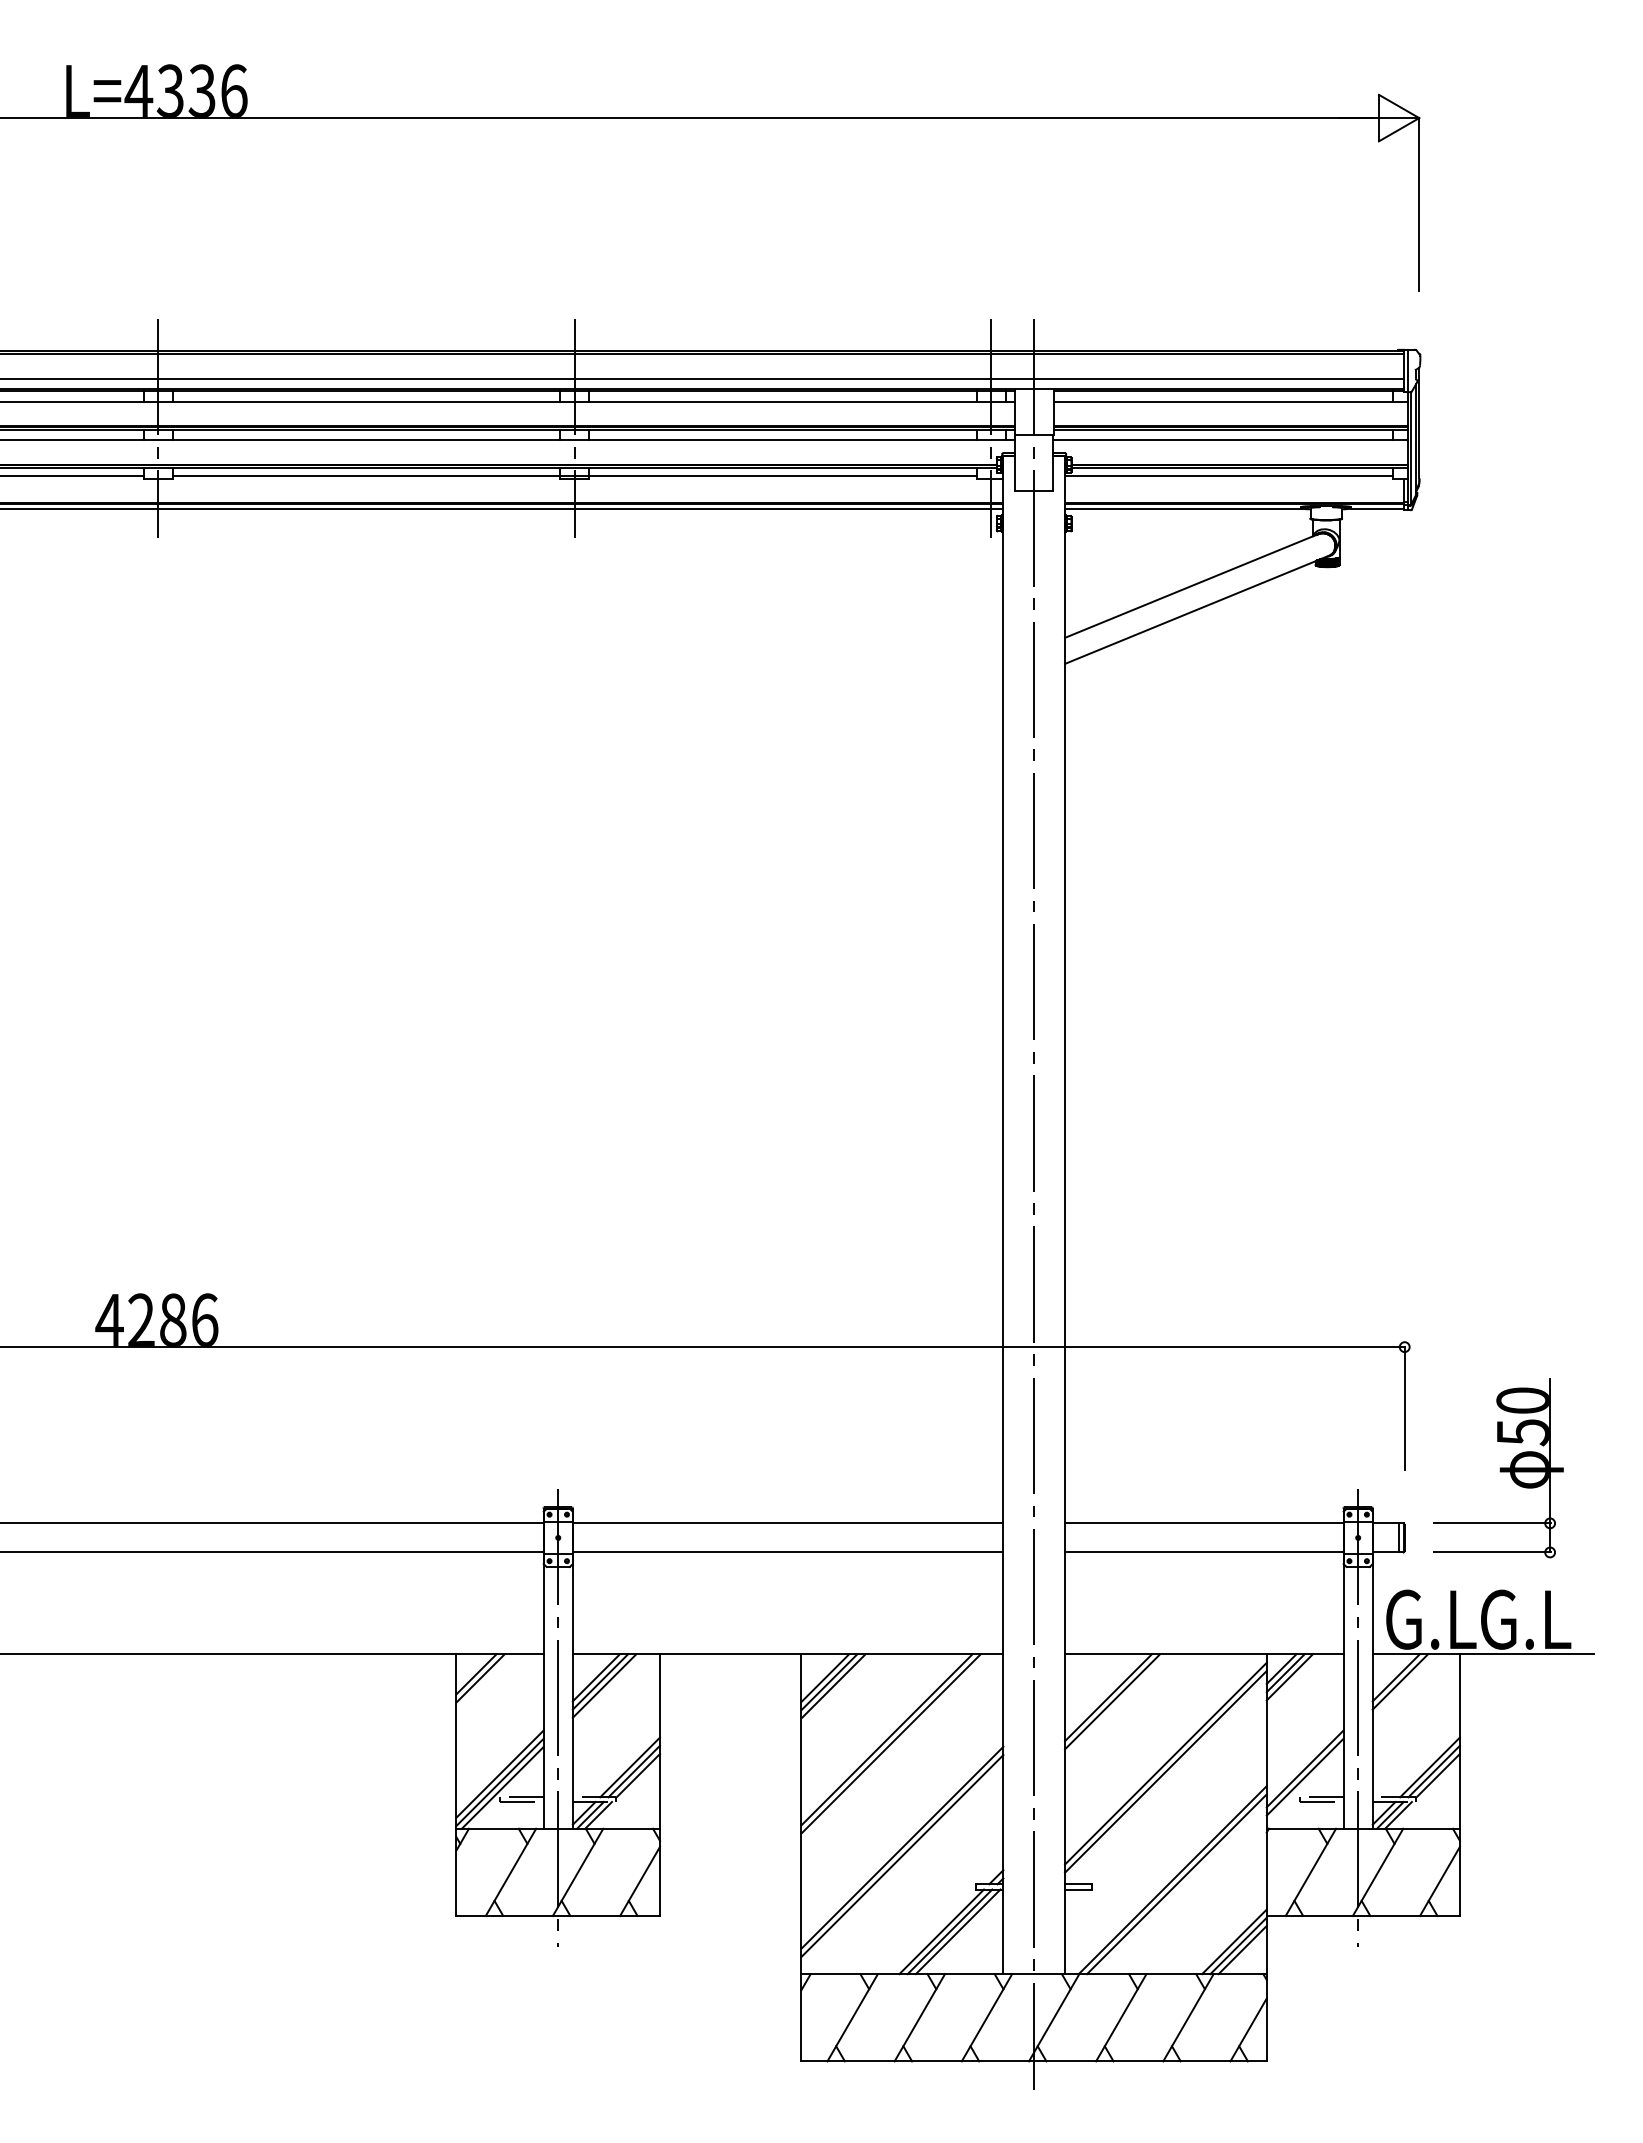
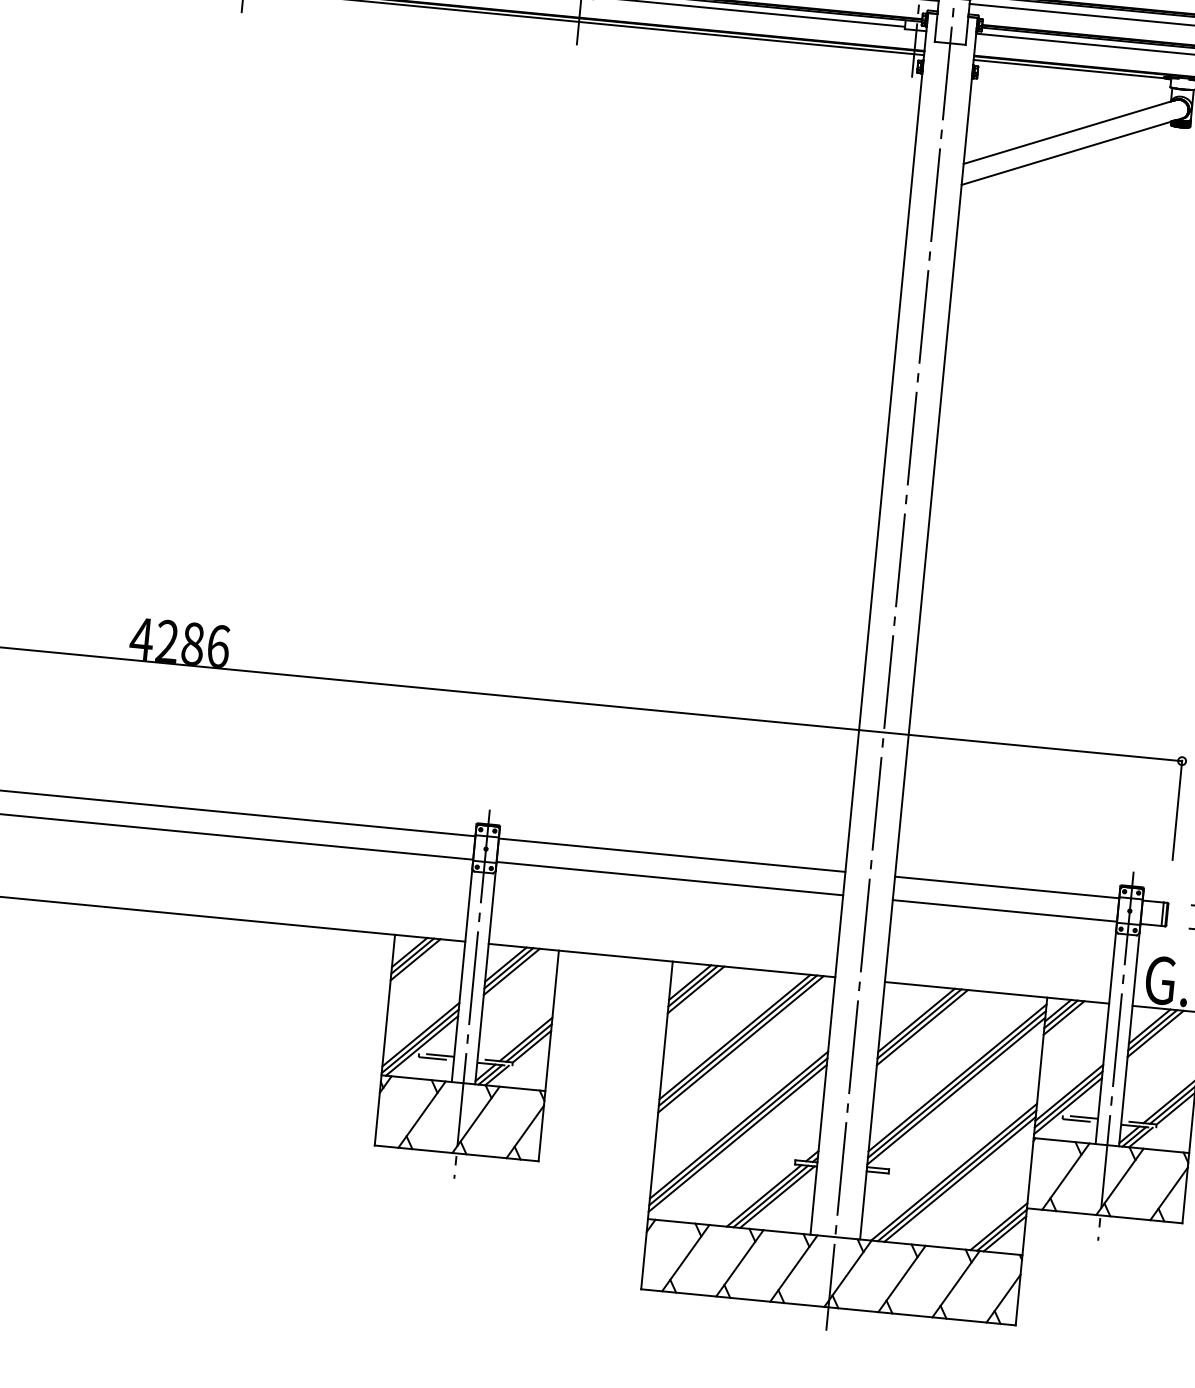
line: (484, 1682) -> (415, 959), added
line: (1404, 1685) -> (1155, 1033), added
line: (1116, 1705) -> (922, 1027), added
line: (895, 1747) -> (741, 1043), added
line: (1165, 1779) -> (956, 1090), added
line: (1304, 1784) -> (1067, 1105), added
line: (902, 1864) -> (737, 1138), added
line: (1180, 1888) -> (959, 1179), added

